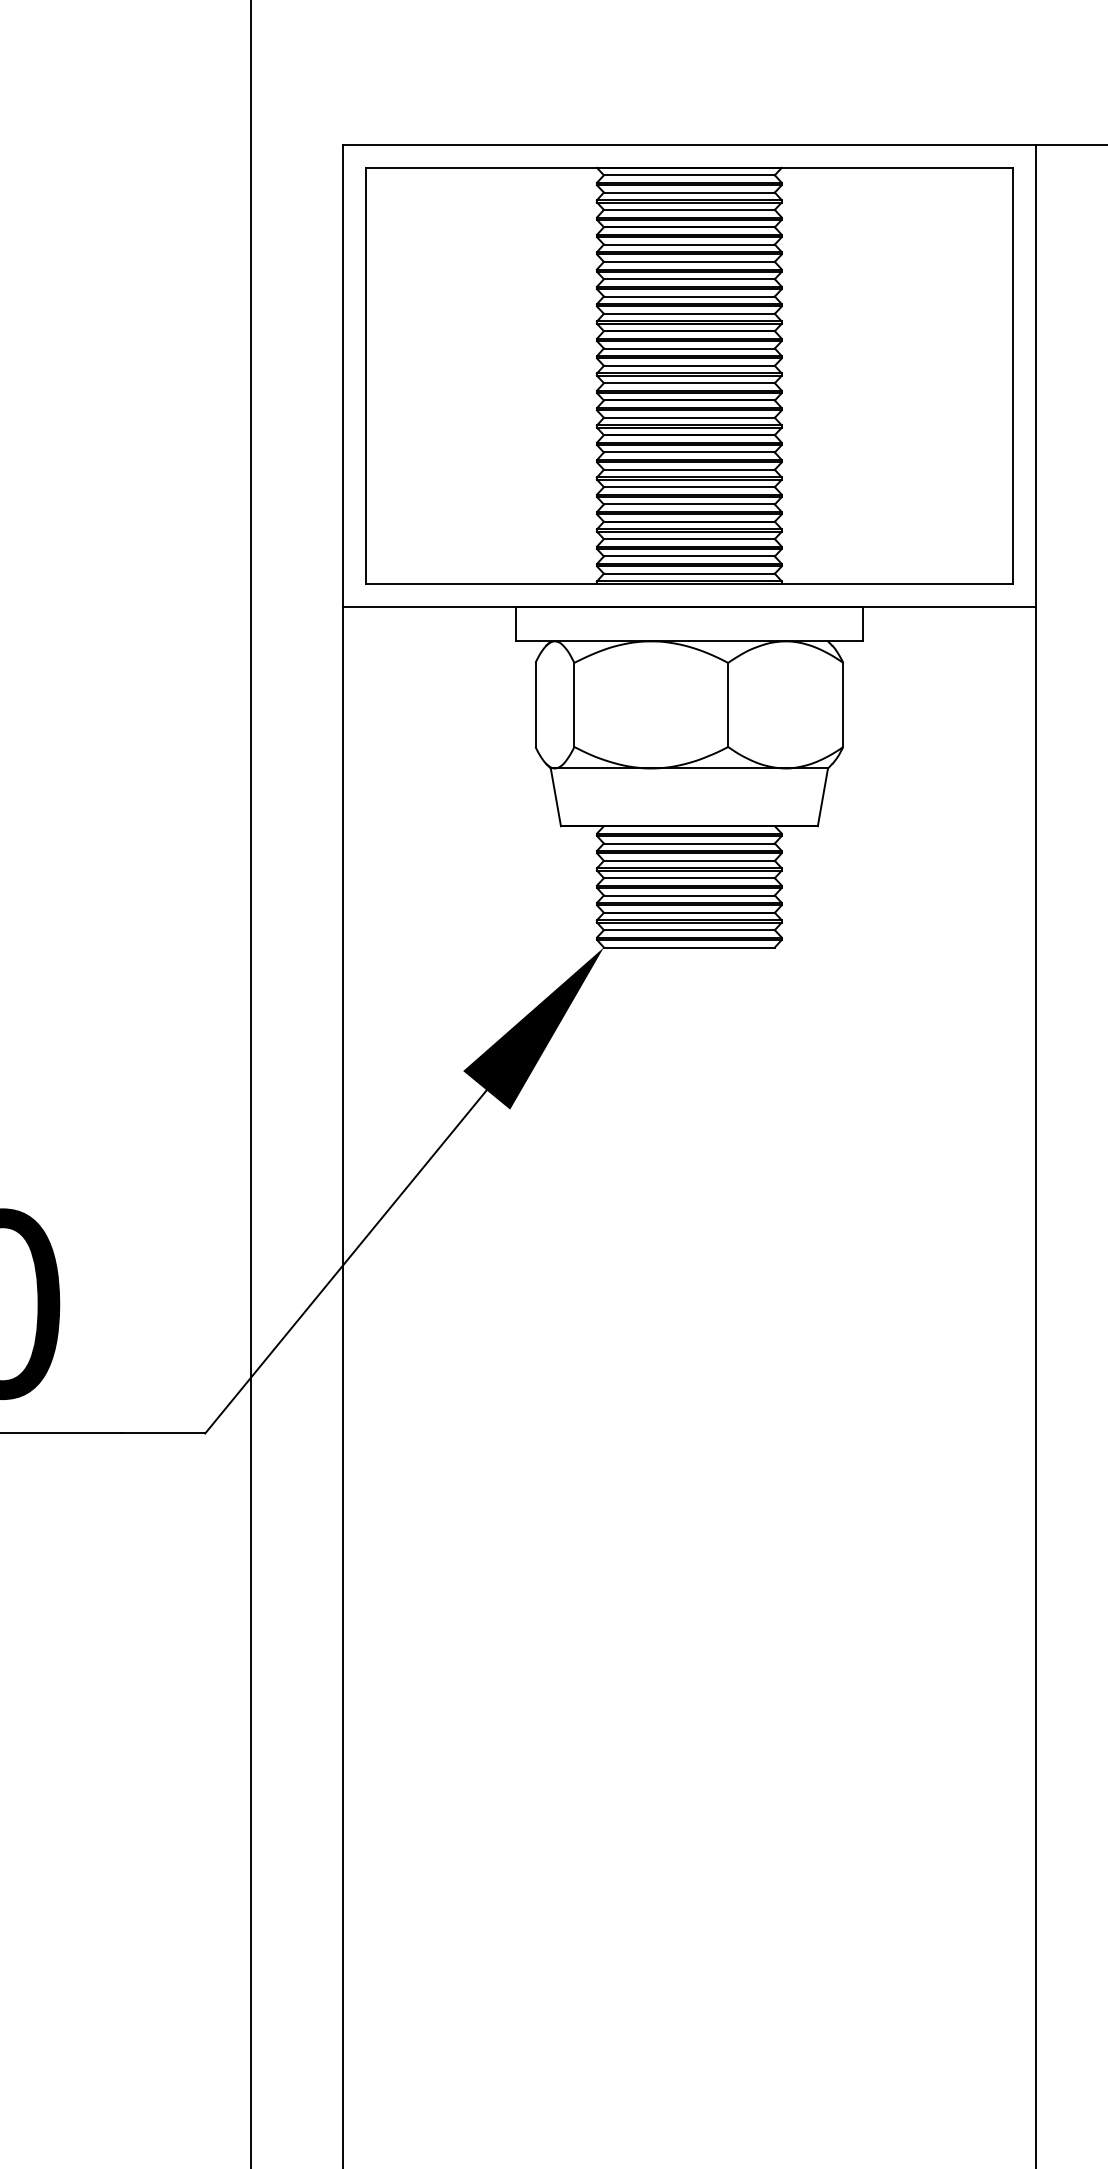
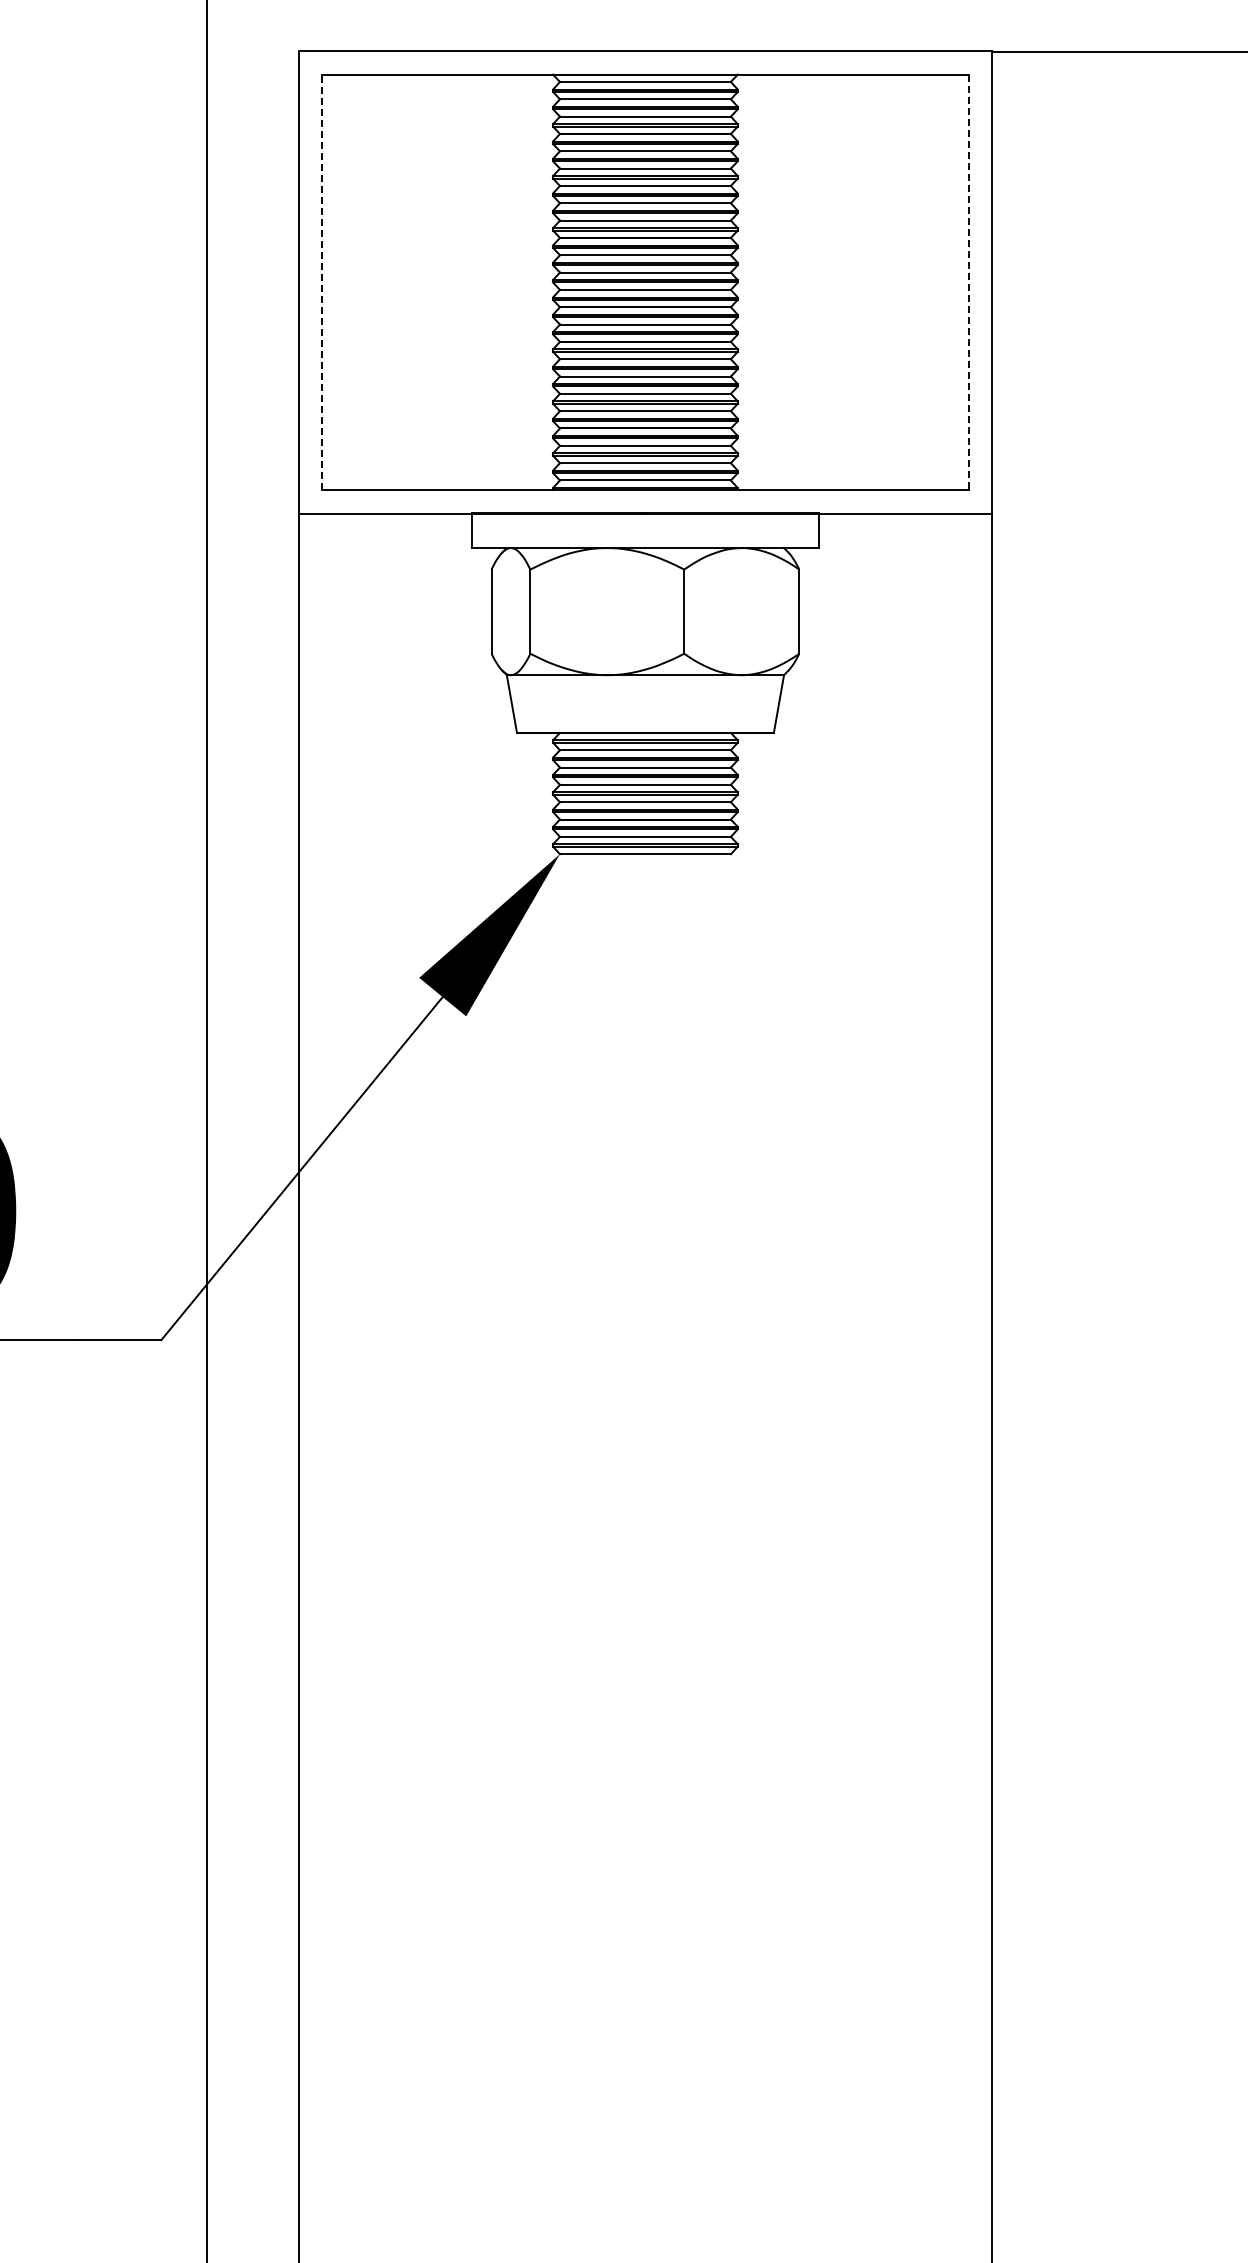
line: (366, 375) -> (322, 282), solid -> dashed
line: (1012, 375) -> (968, 282), solid -> dashed

